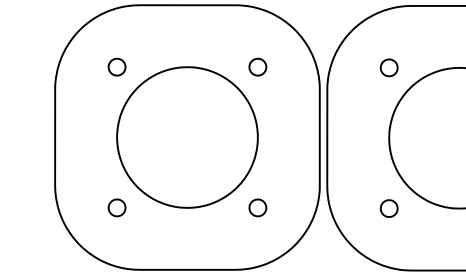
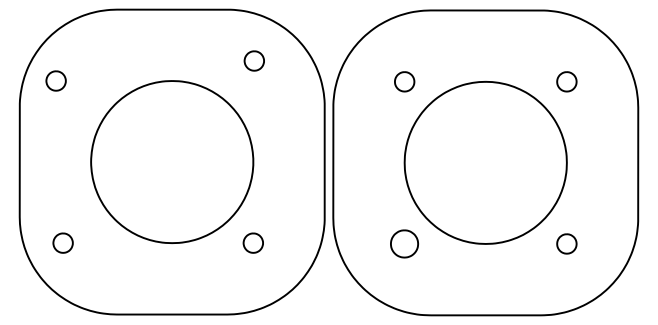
part: (116, 66) -> (55, 80), moved
part: (257, 66) -> (253, 60), moved
part: (116, 207) -> (62, 242), moved
part: (389, 208) -> (404, 243), size x1.4

